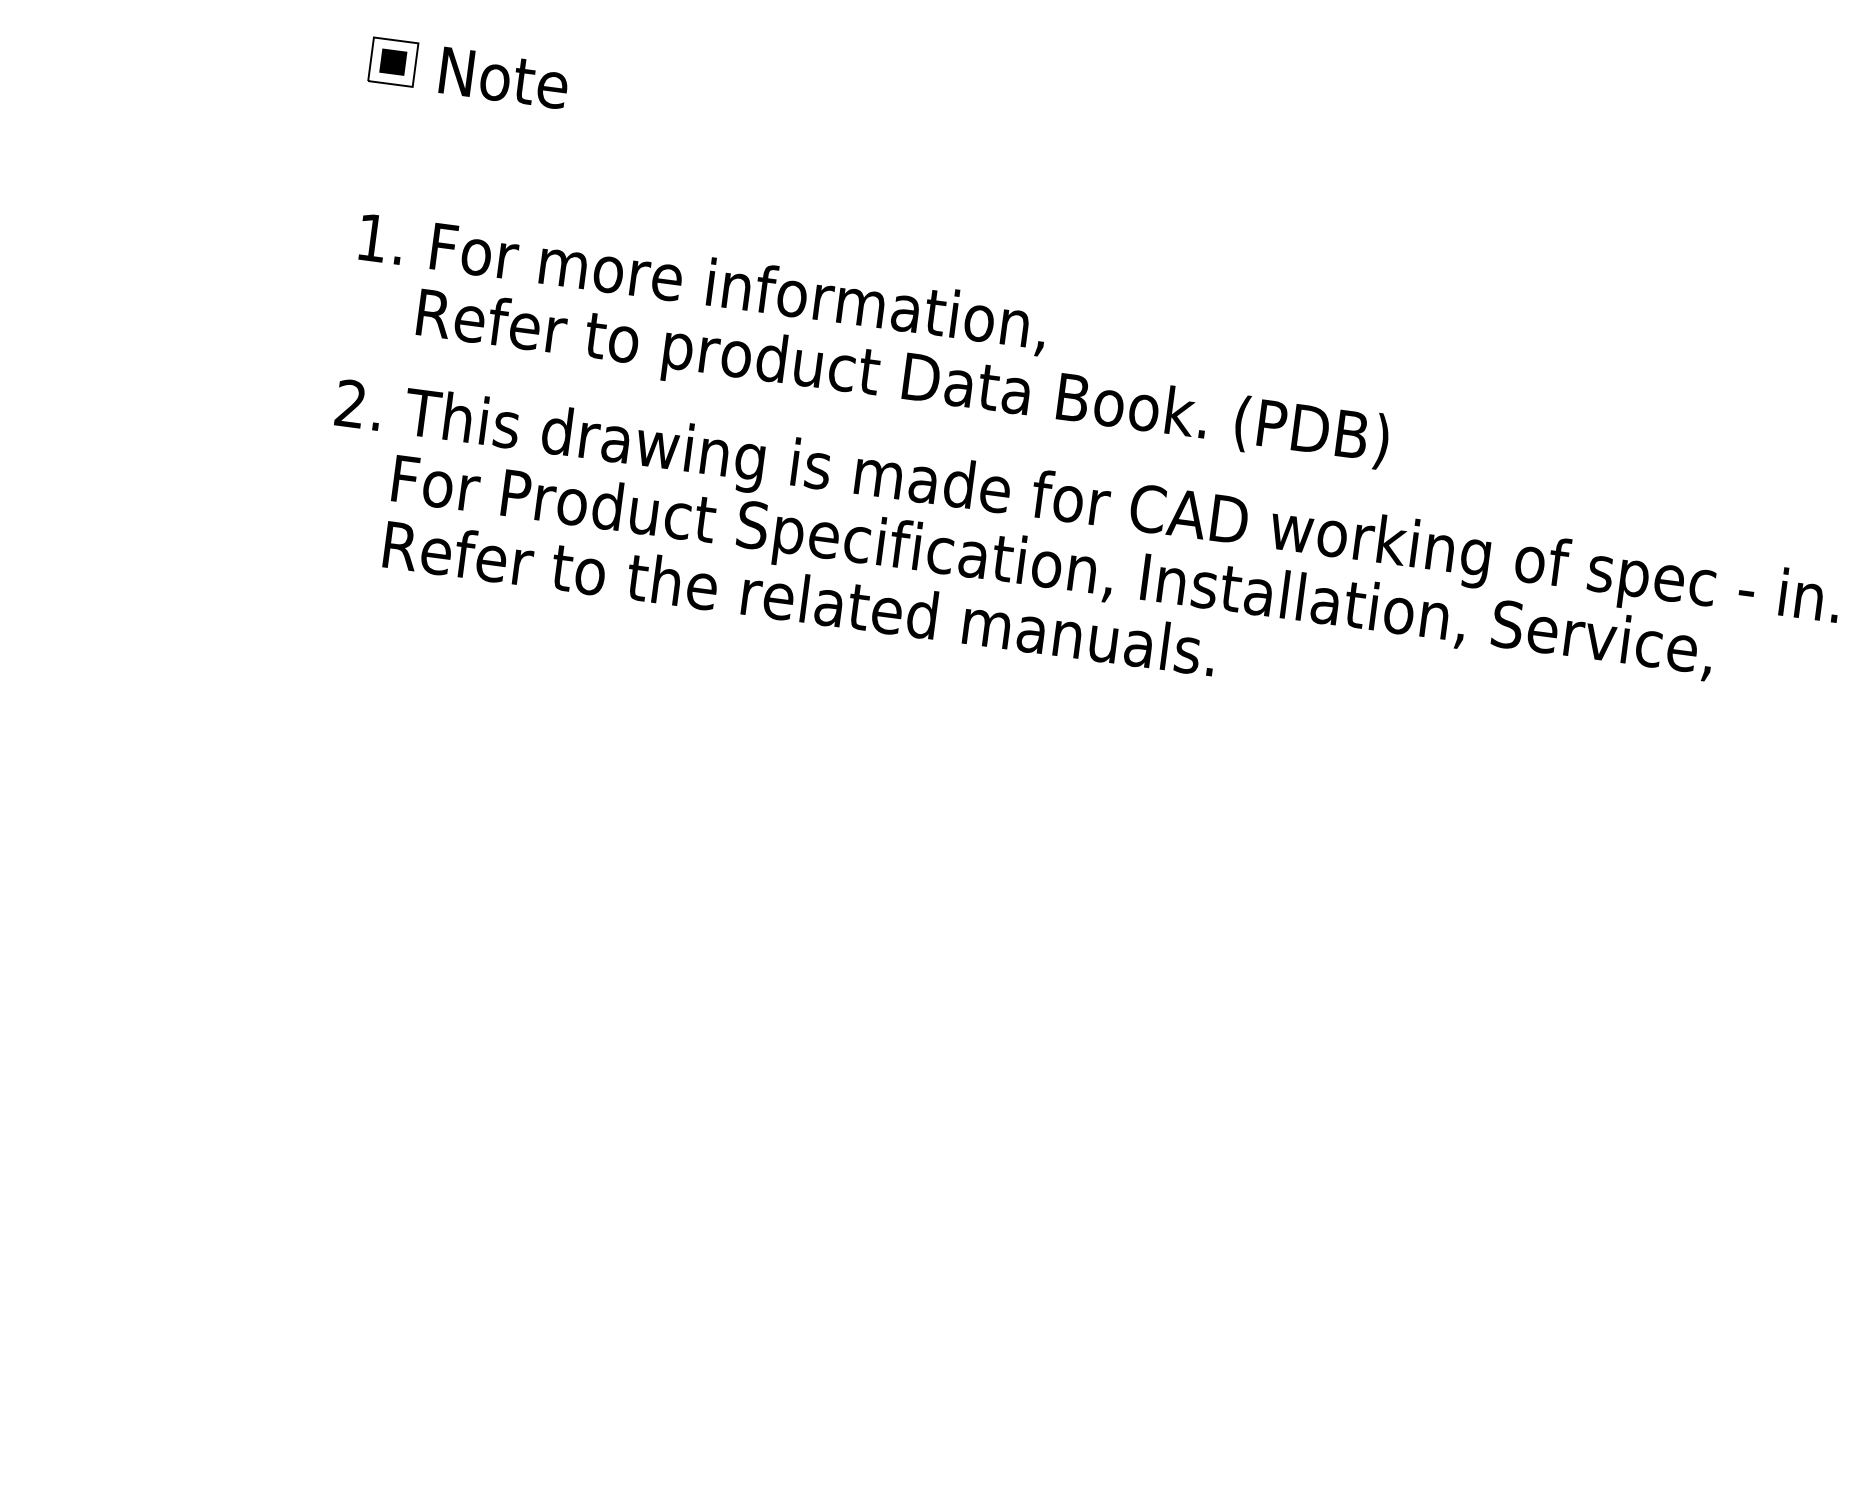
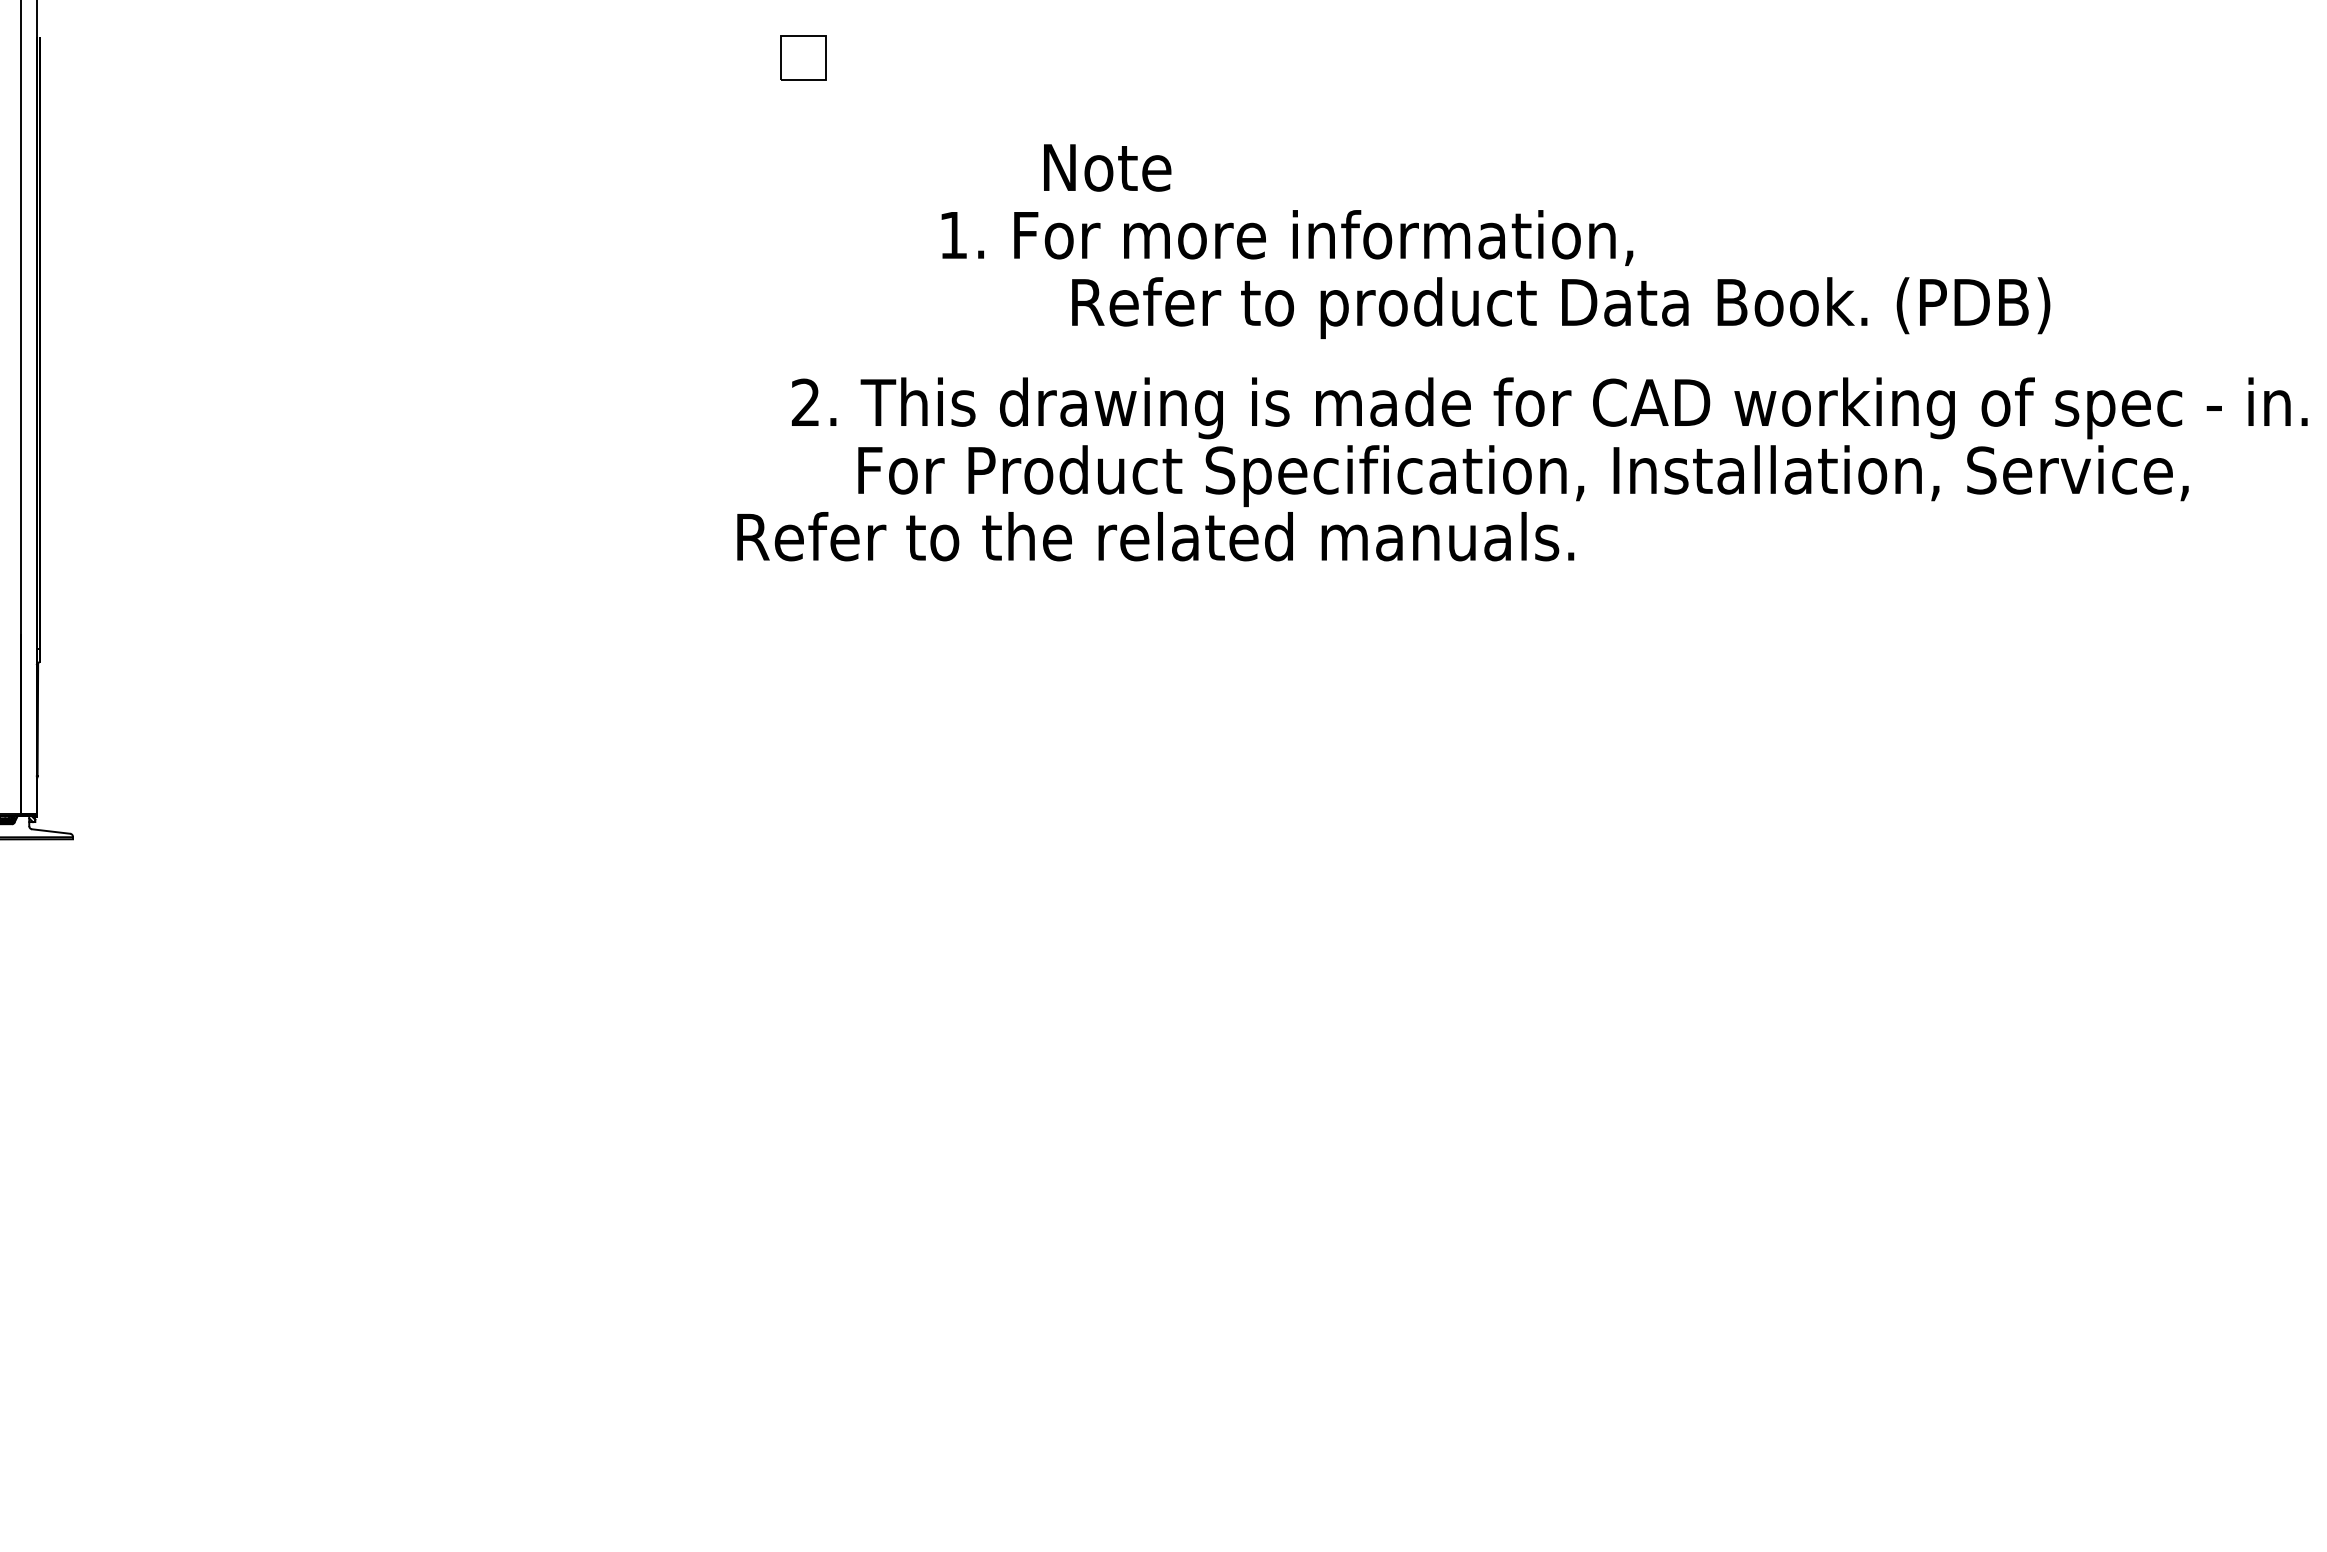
fill: (393, 62) -> (803, 58), removed
text: (504, 77) -> (1107, 167), moved
text: (703, 283) -> (1287, 237), moved
text: (903, 380) -> (1561, 307), moved
text: (799, 597) -> (1155, 536), moved

